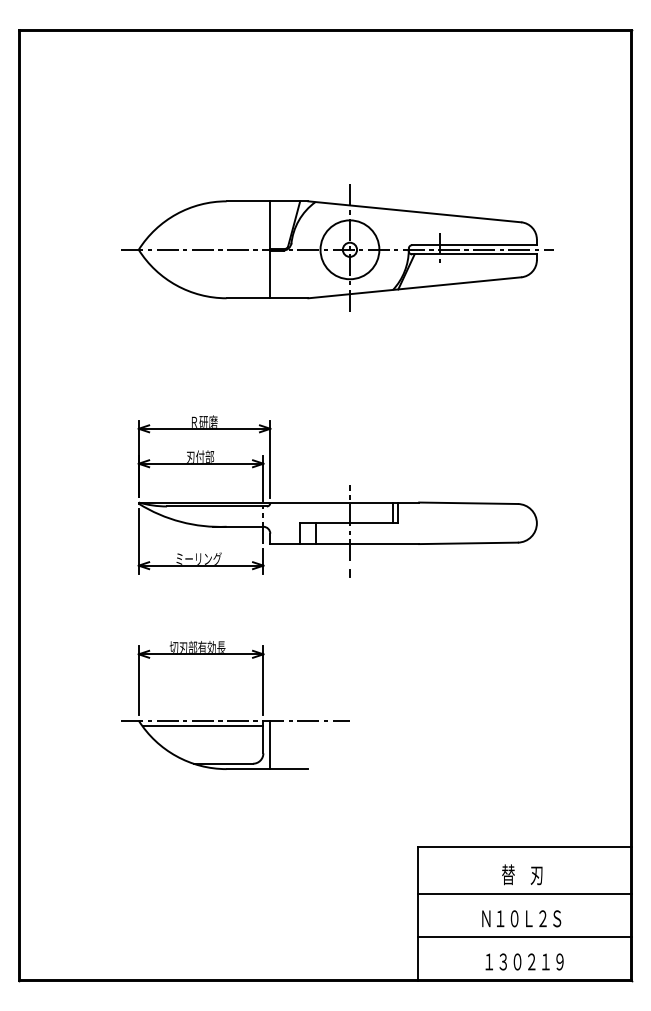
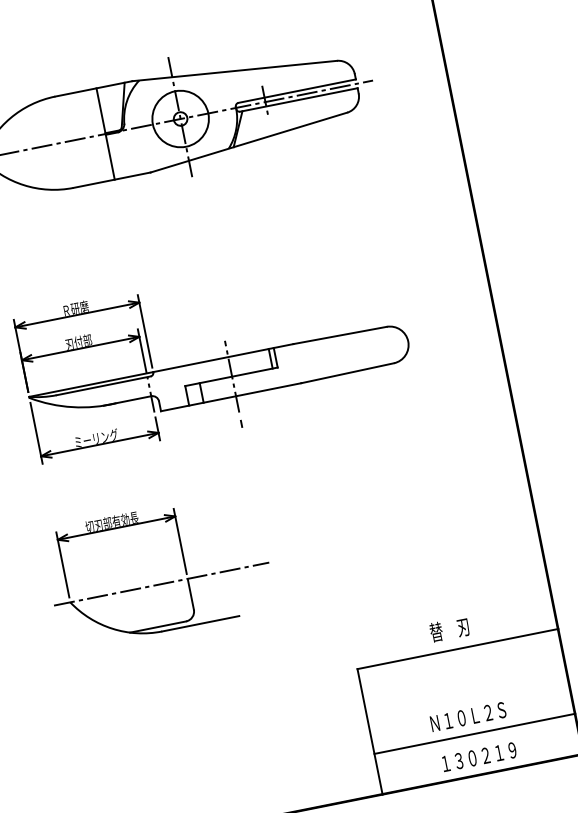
line: (202, 726) -> (131, 595), removed
line: (270, 744) -> (198, 600), removed
text: (522, 874) -> (449, 629), moved
line: (524, 894) -> (466, 693), removed

